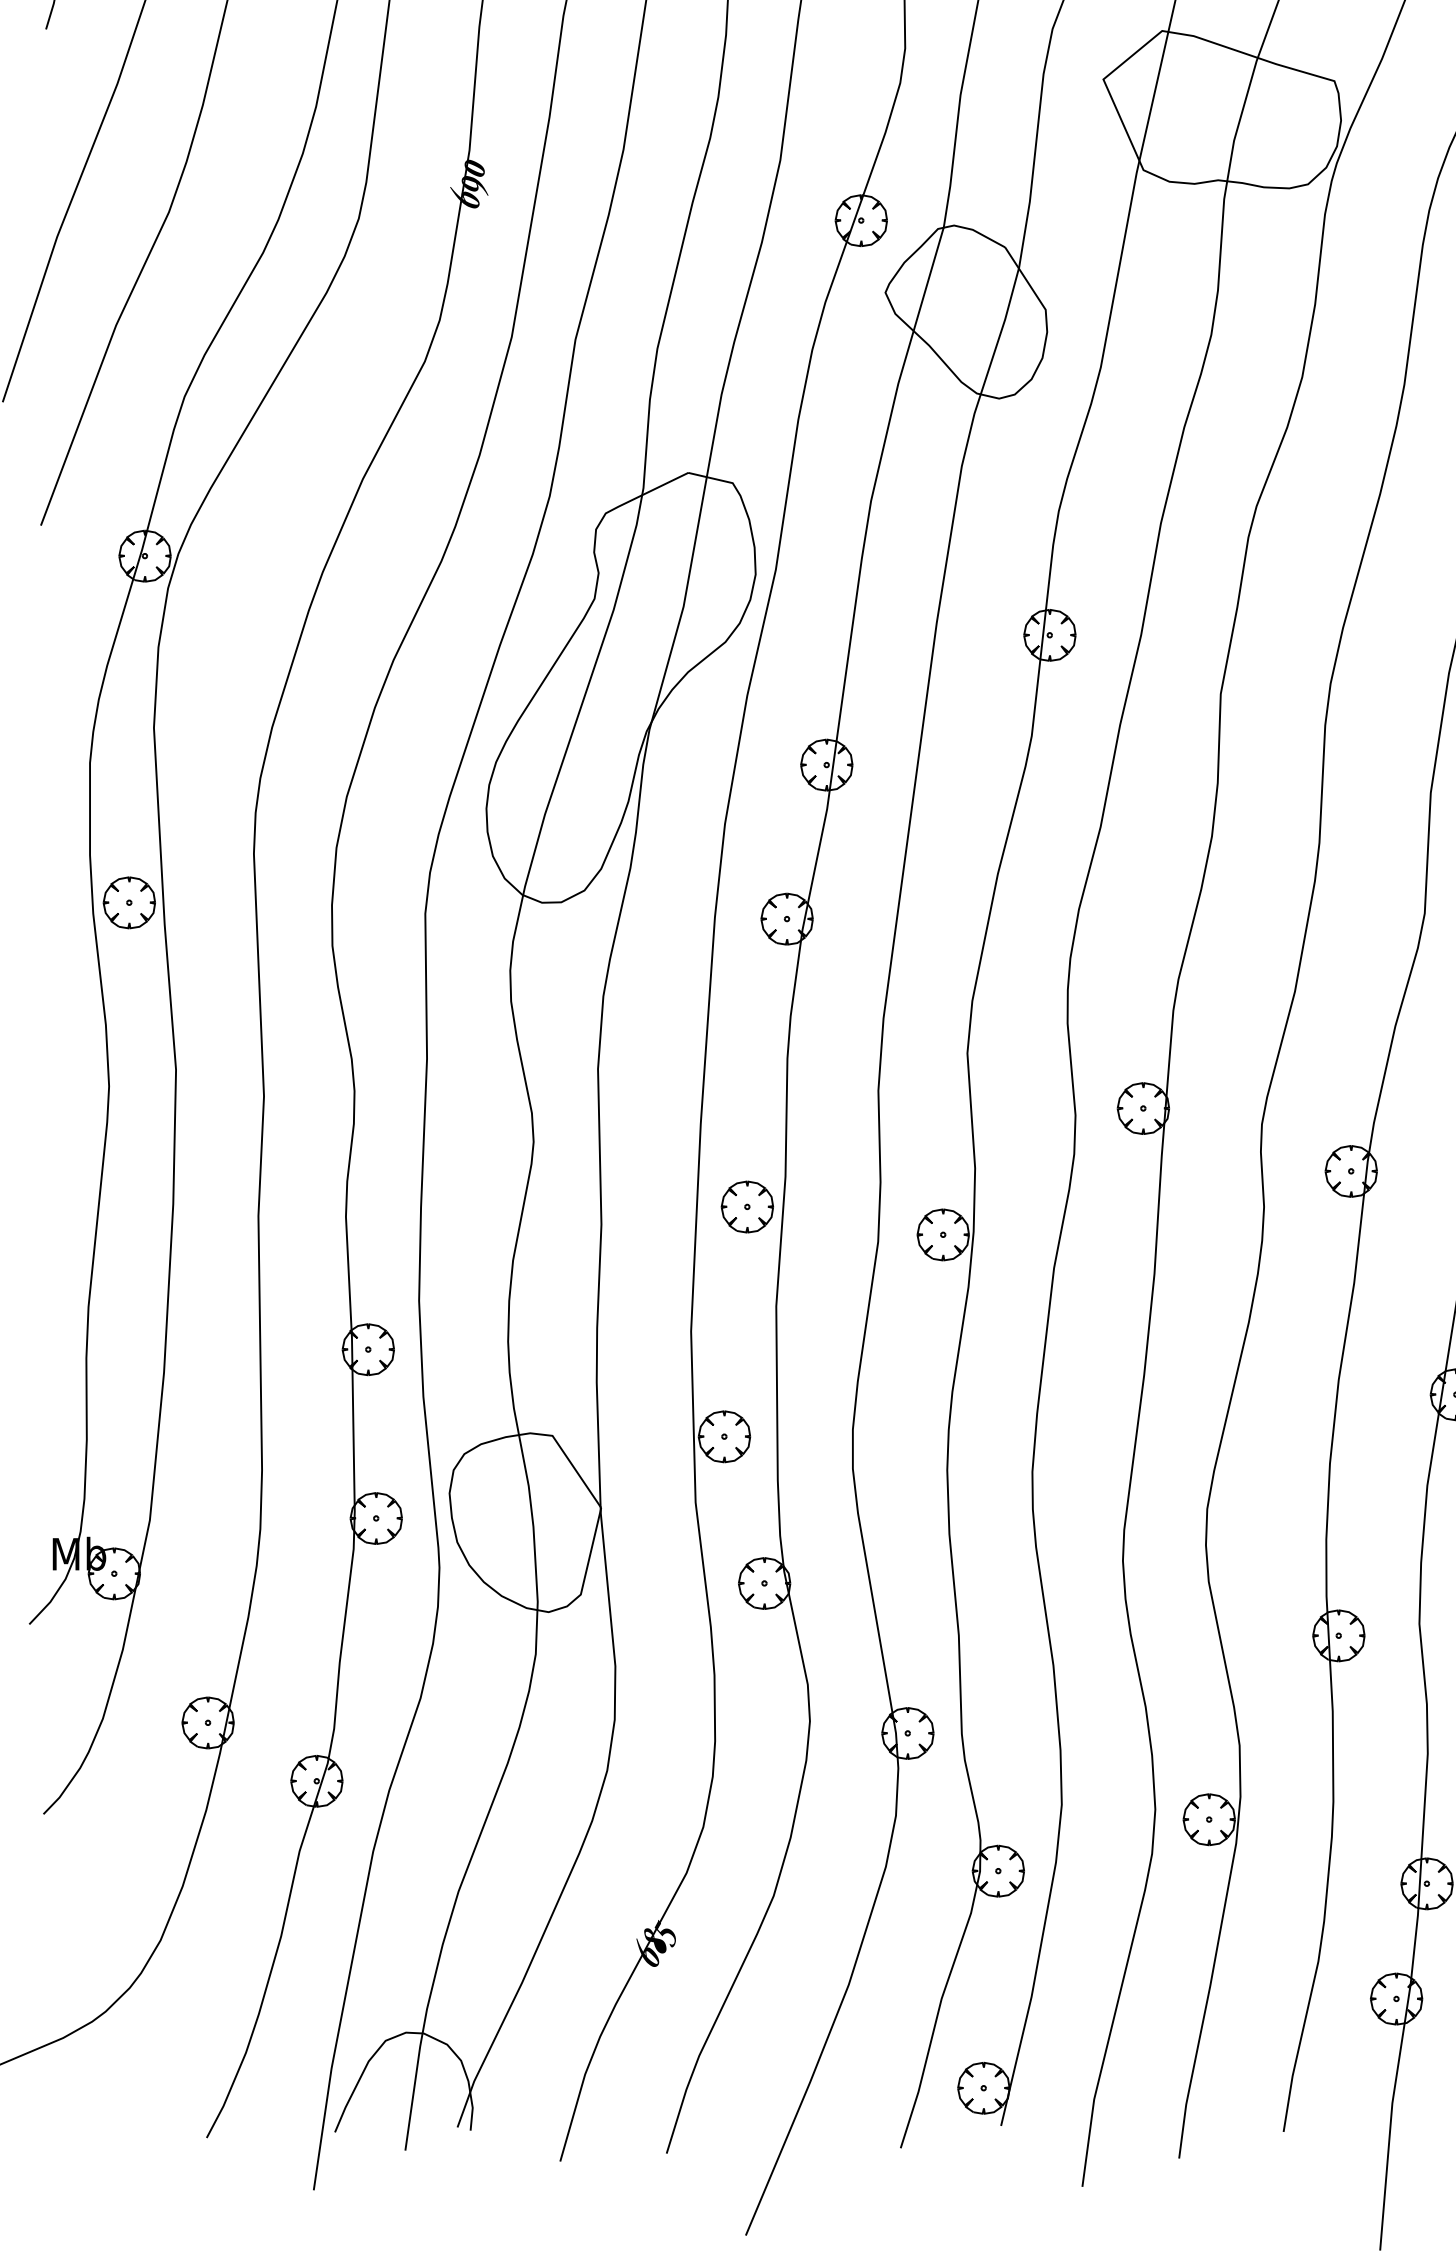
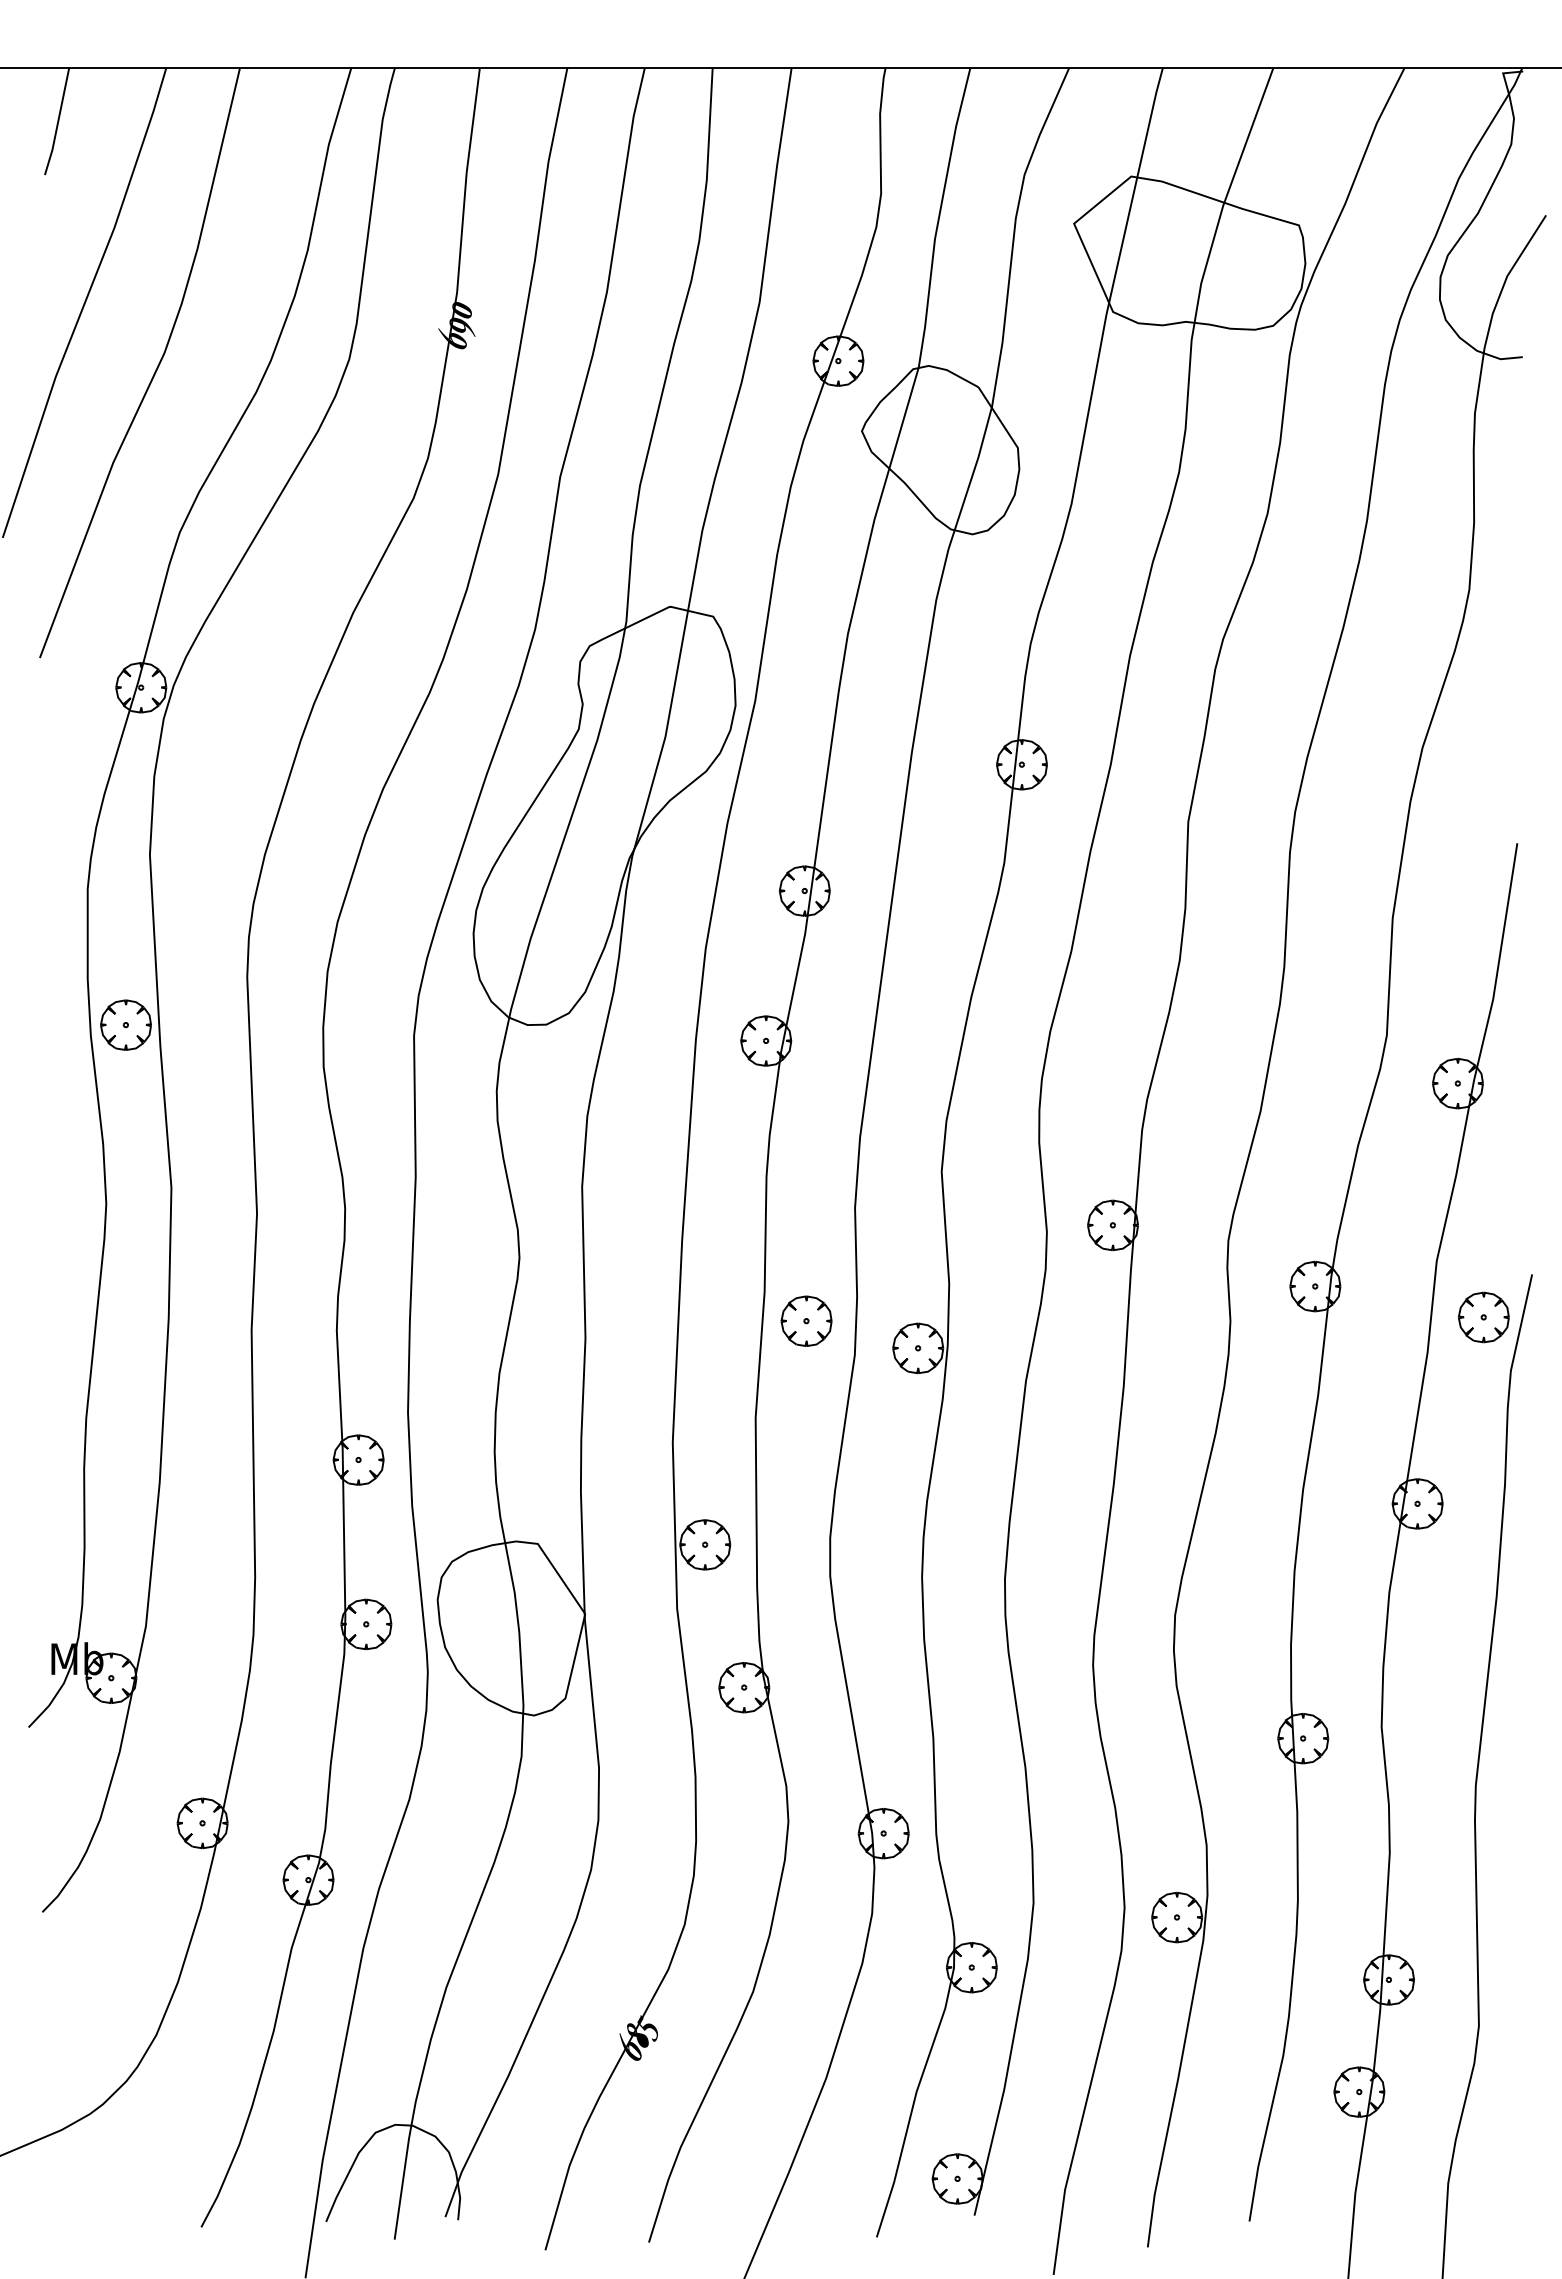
part: (747, 1206) -> (806, 1320), moved

